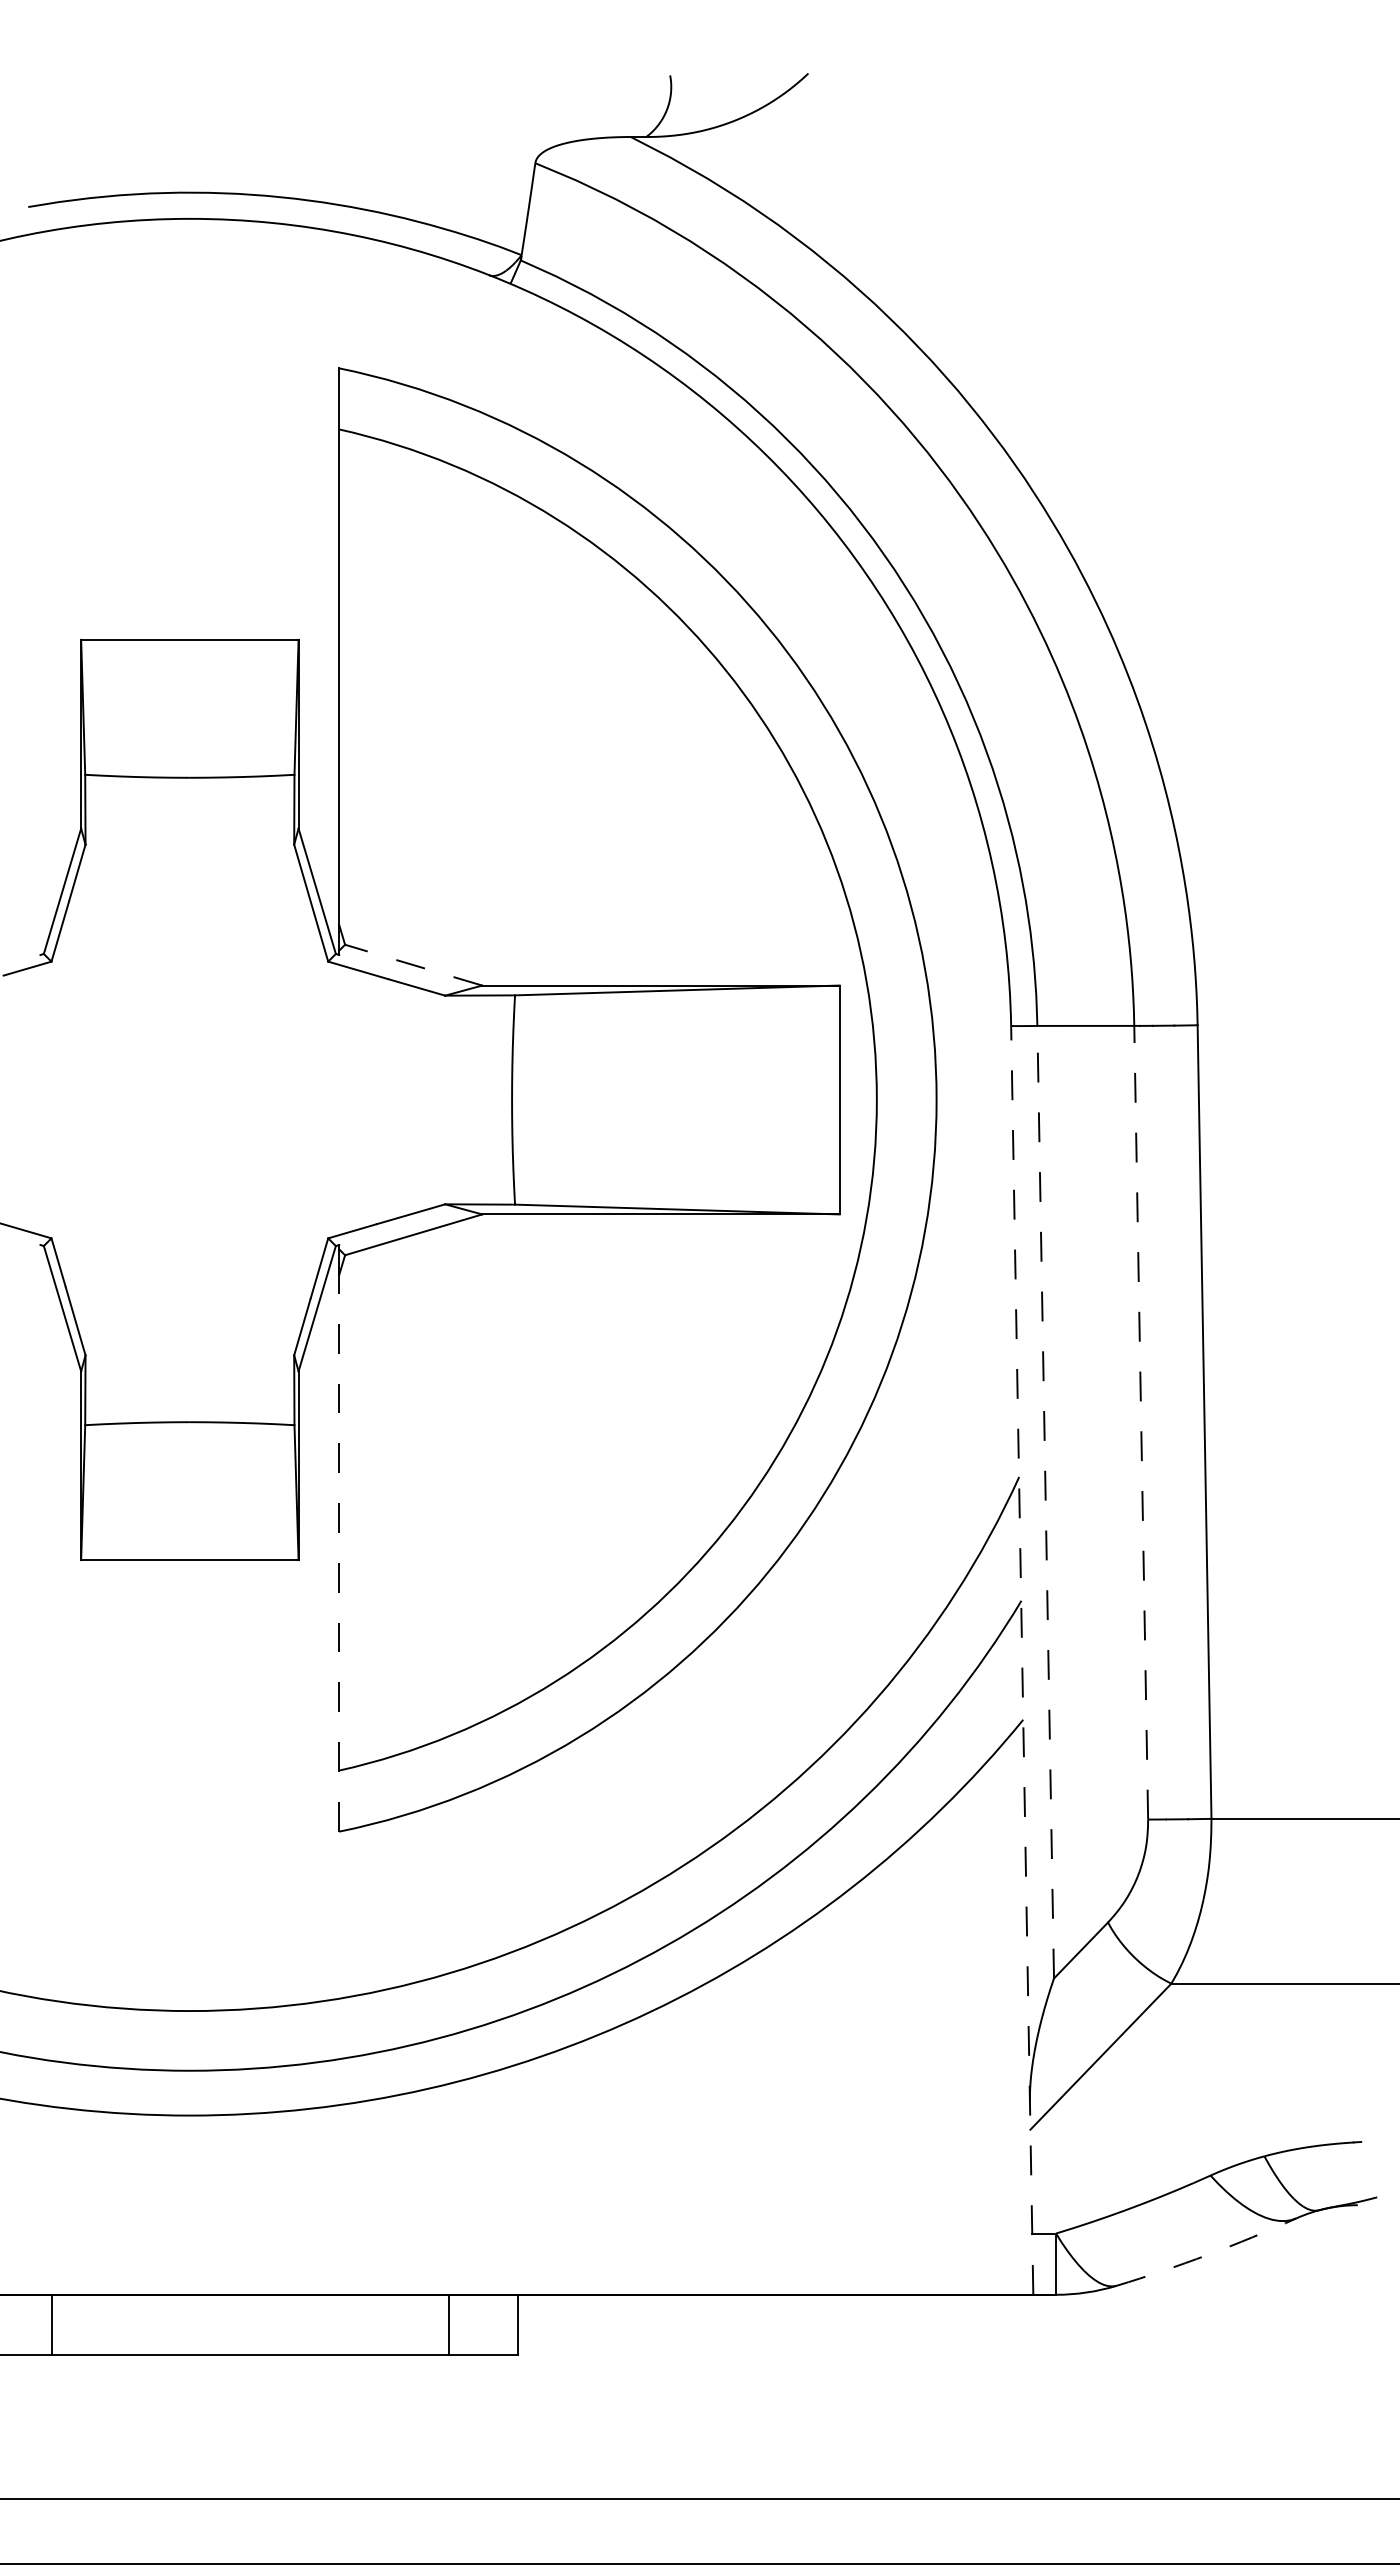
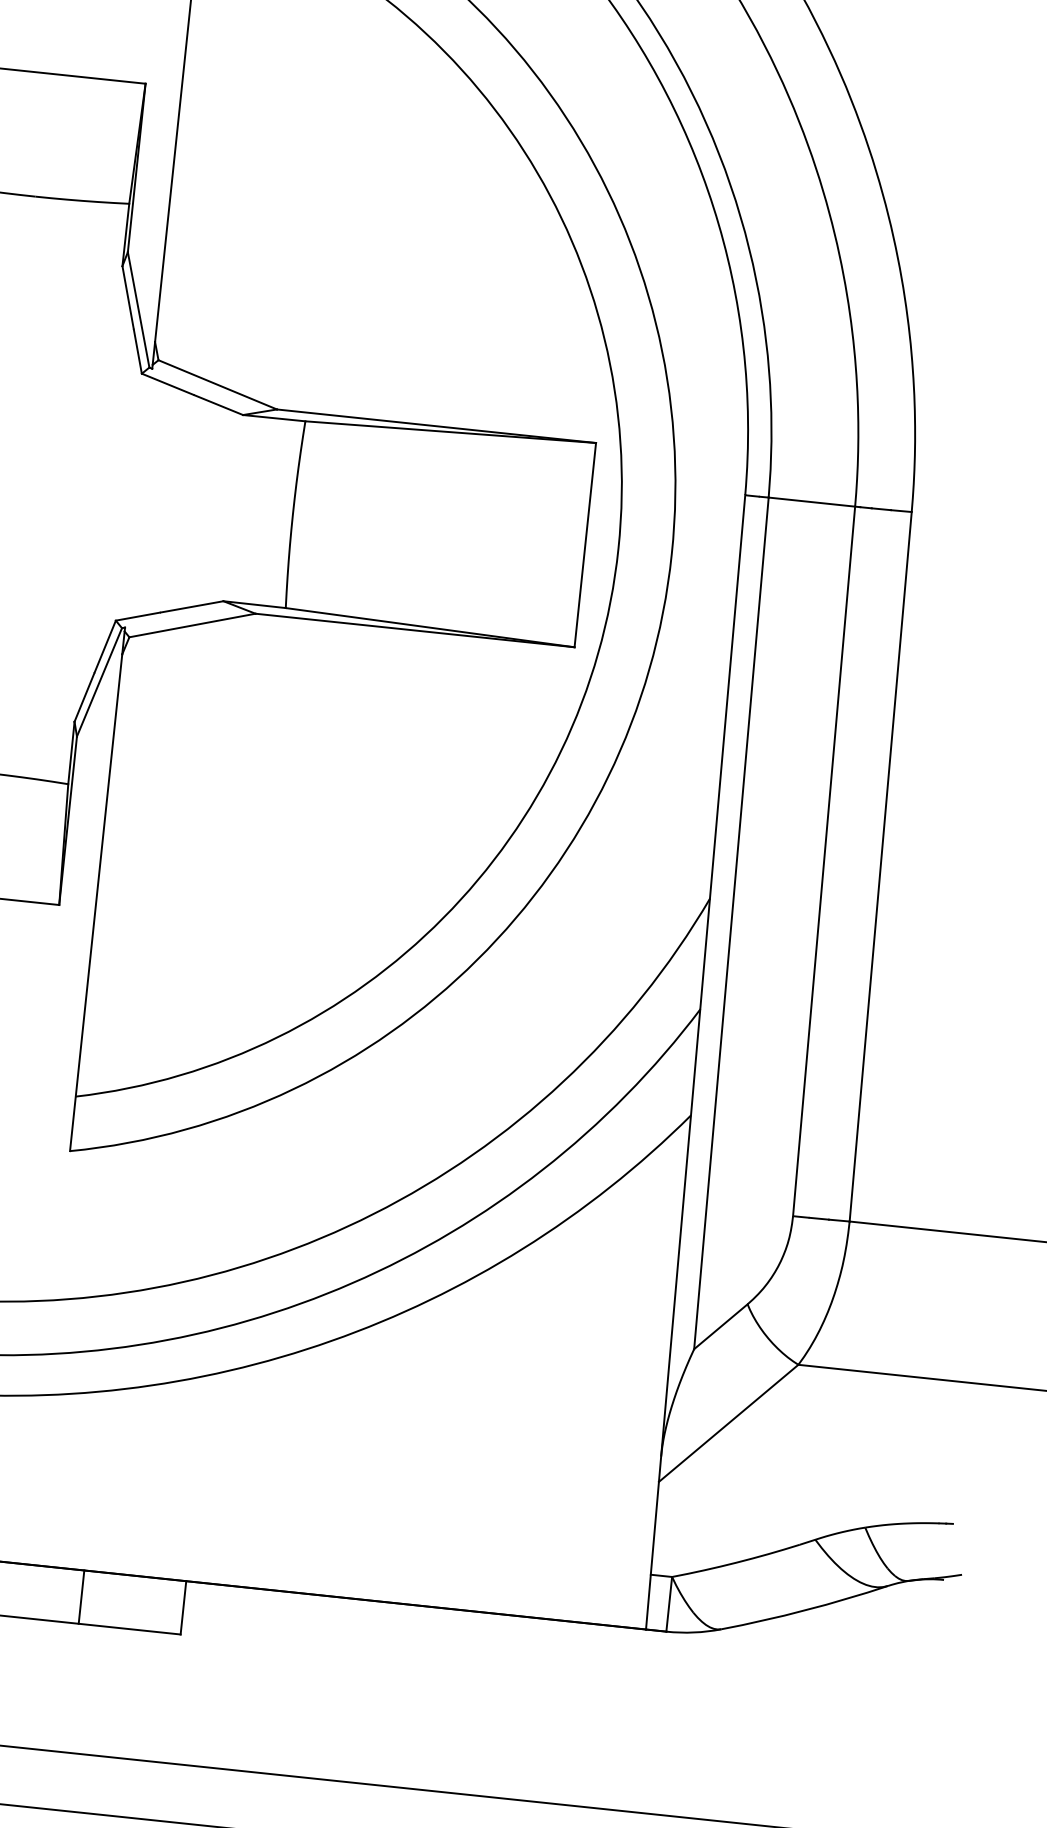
line: (413, 965) -> (217, 385), dashed -> solid
line: (1141, 1422) -> (824, 861), dashed -> solid
line: (1045, 1501) -> (731, 922), dashed -> solid
line: (339, 1552) -> (96, 902), dashed -> solid
line: (1022, 1660) -> (695, 1062), dashed -> solid
arc: (1207, 2254) -> (805, 1609), dashed -> solid
line: (448, 2324) -> (81, 1596), moved

